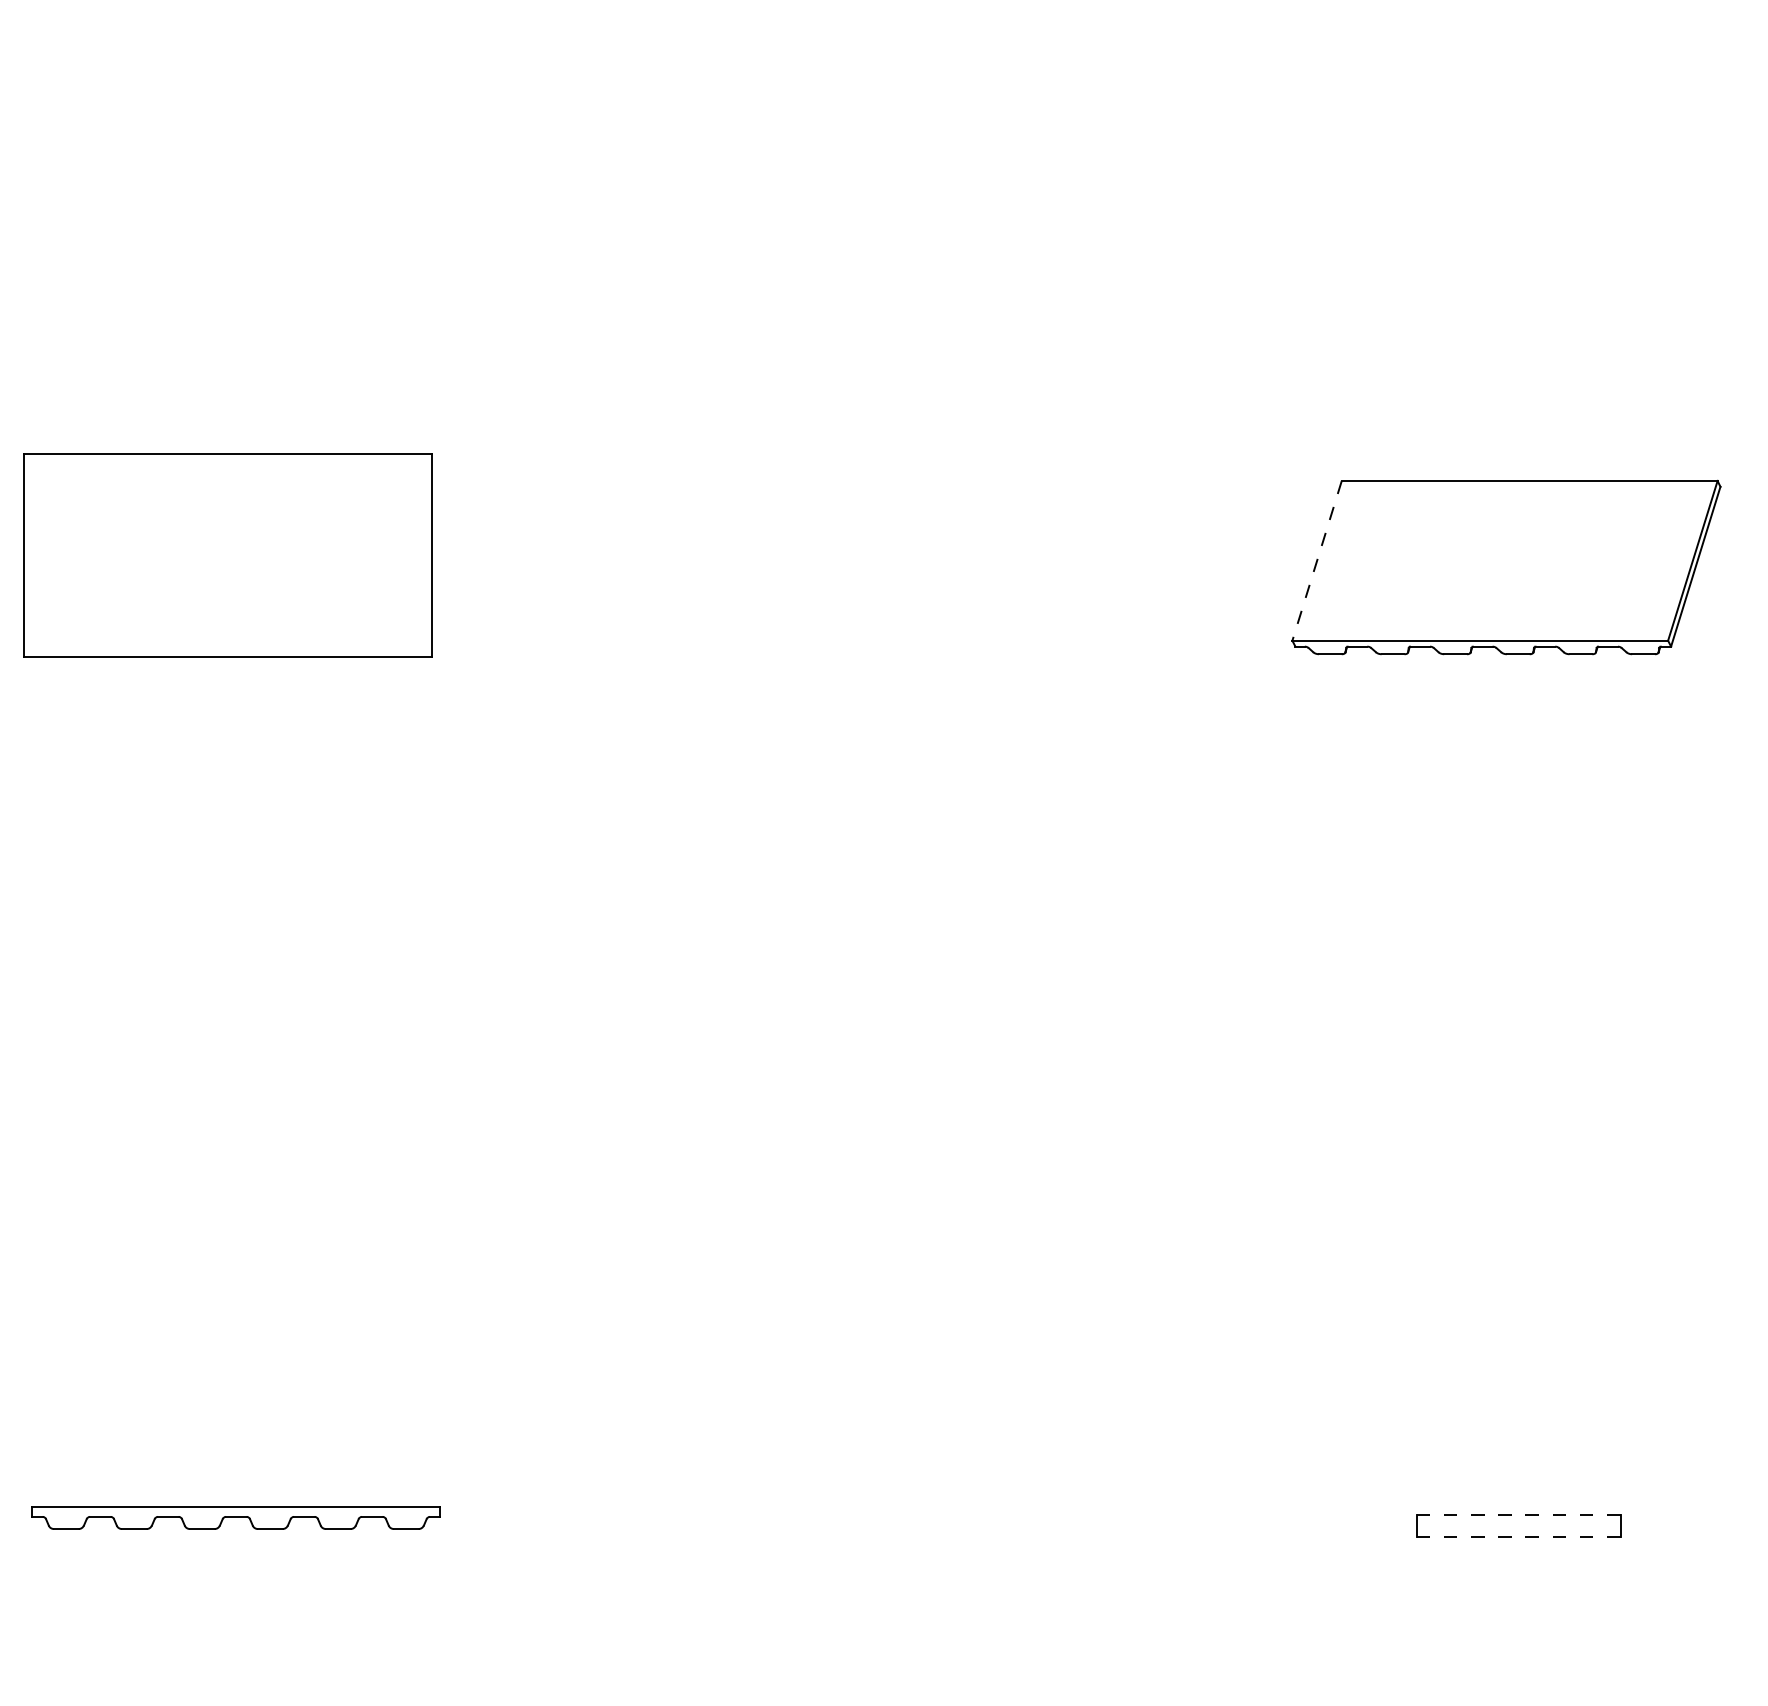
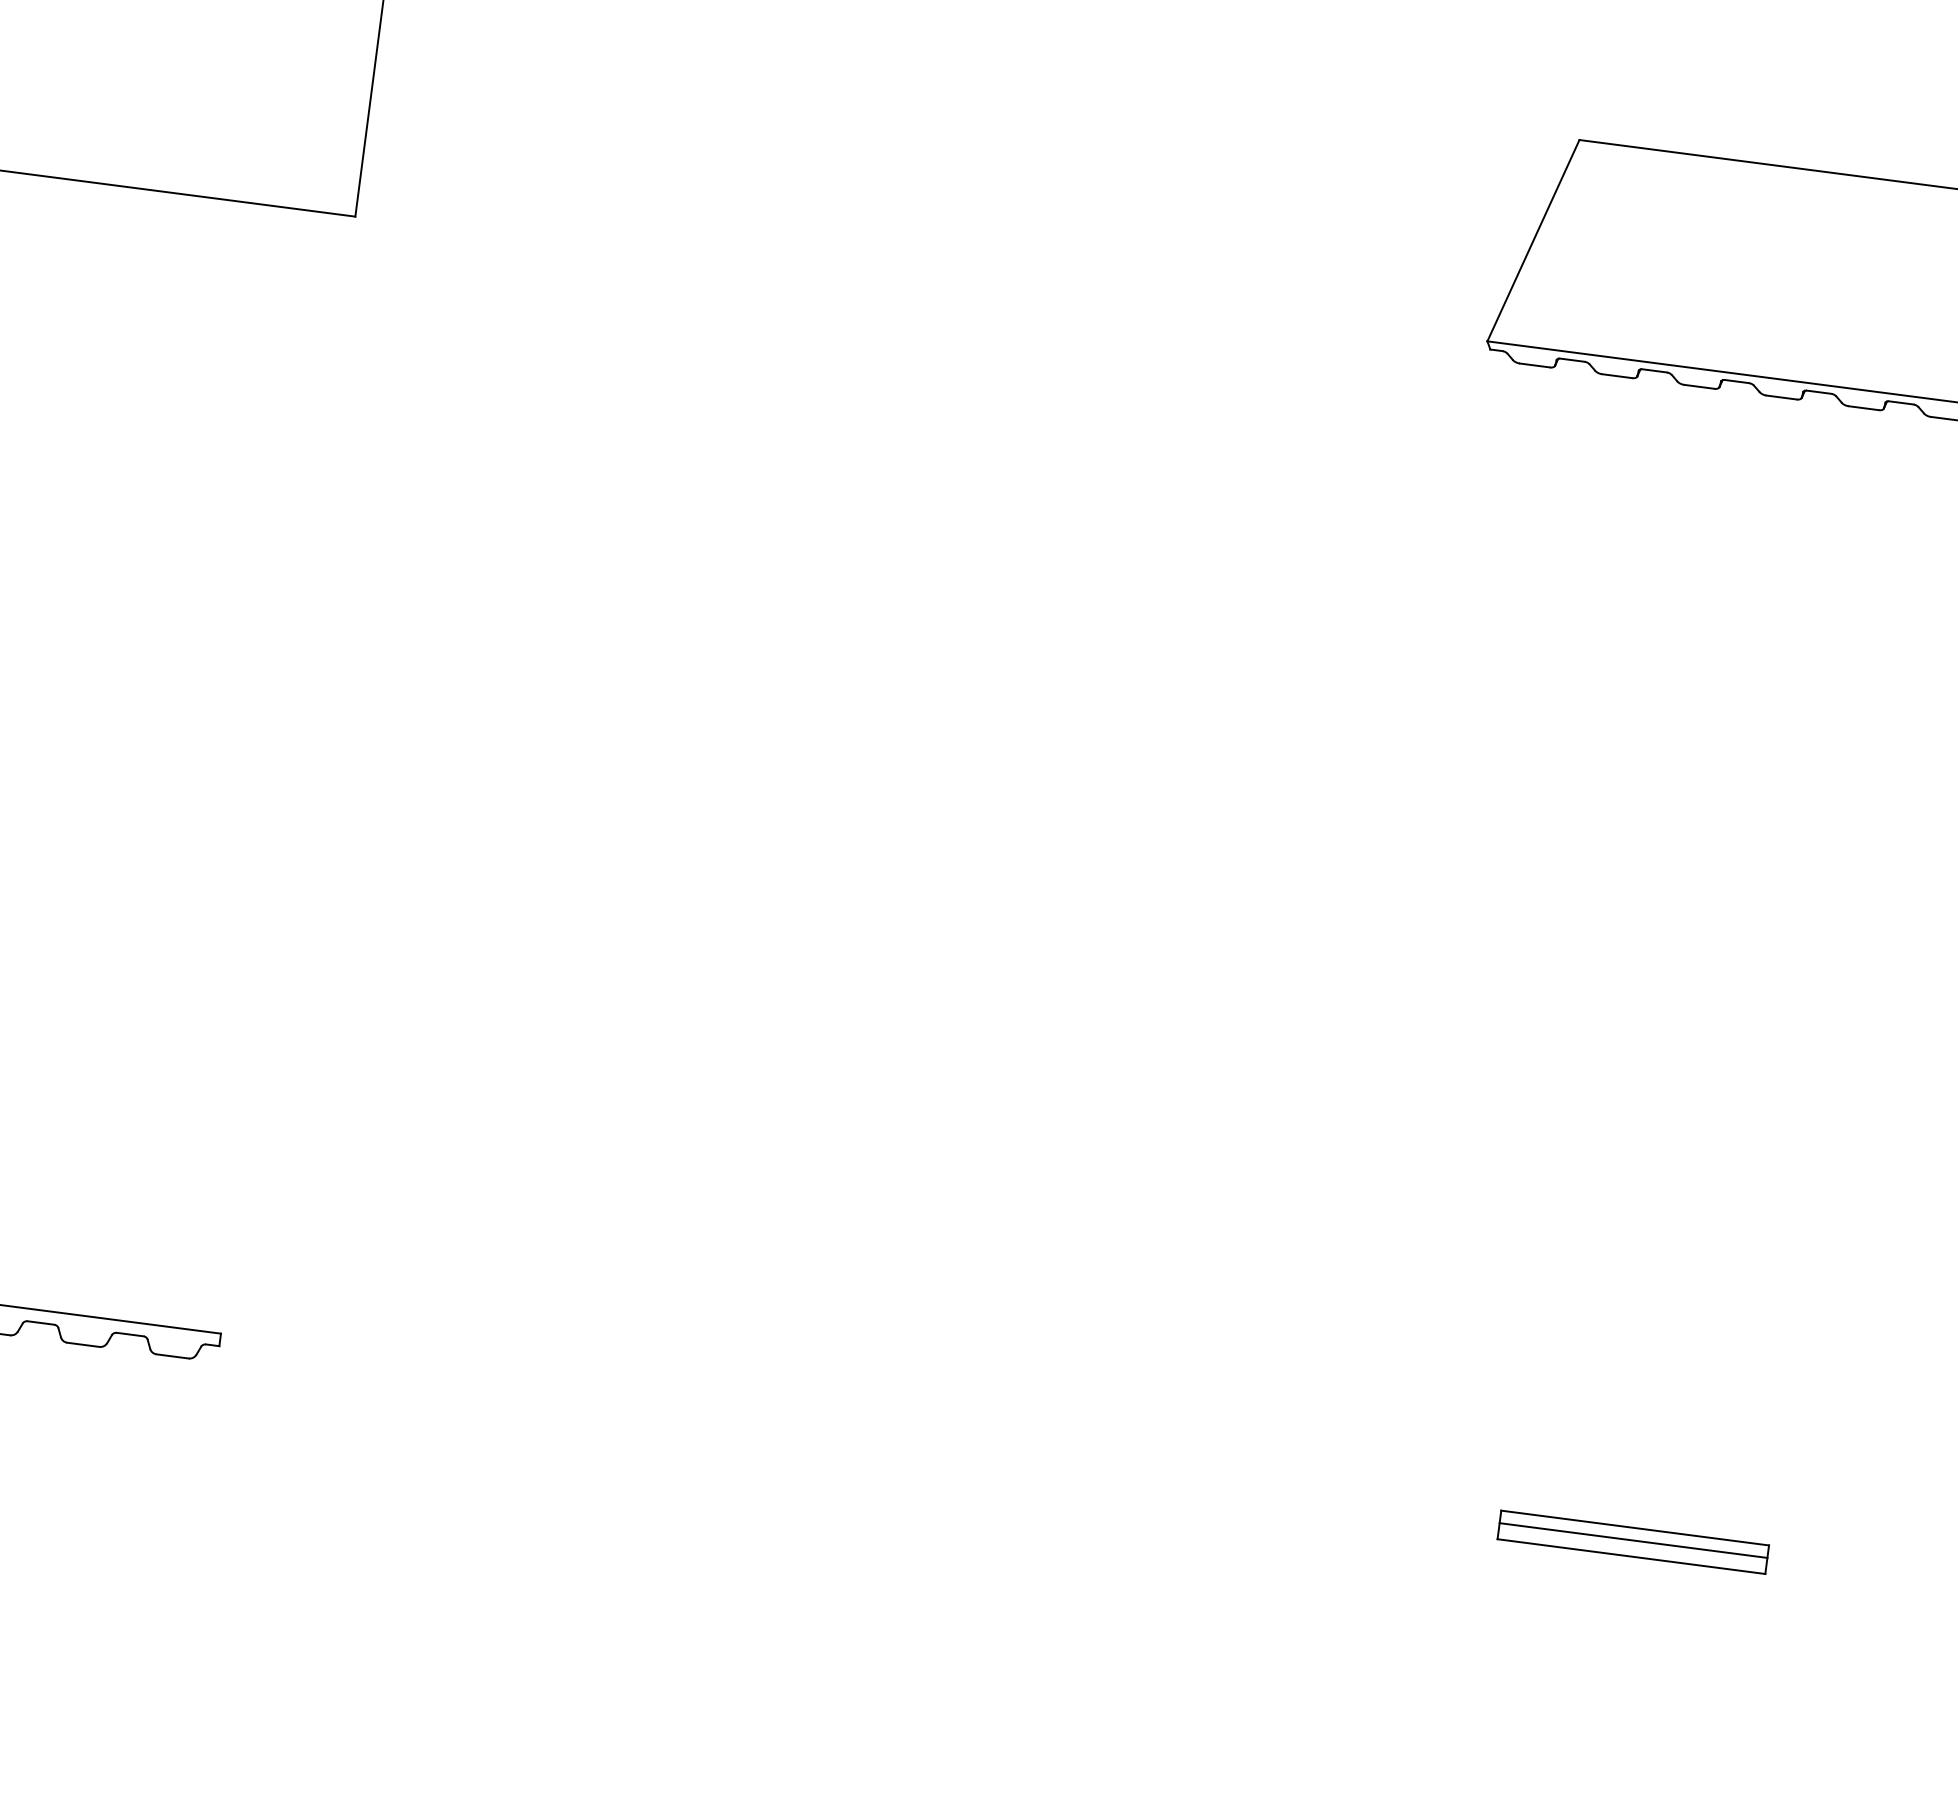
line: (1317, 560) -> (1534, 240), dashed -> solid
line: (1518, 1515) -> (1635, 1528), dashed -> solid
line: (1518, 1524) -> (1633, 1540), added
line: (1518, 1537) -> (1631, 1557), dashed -> solid

